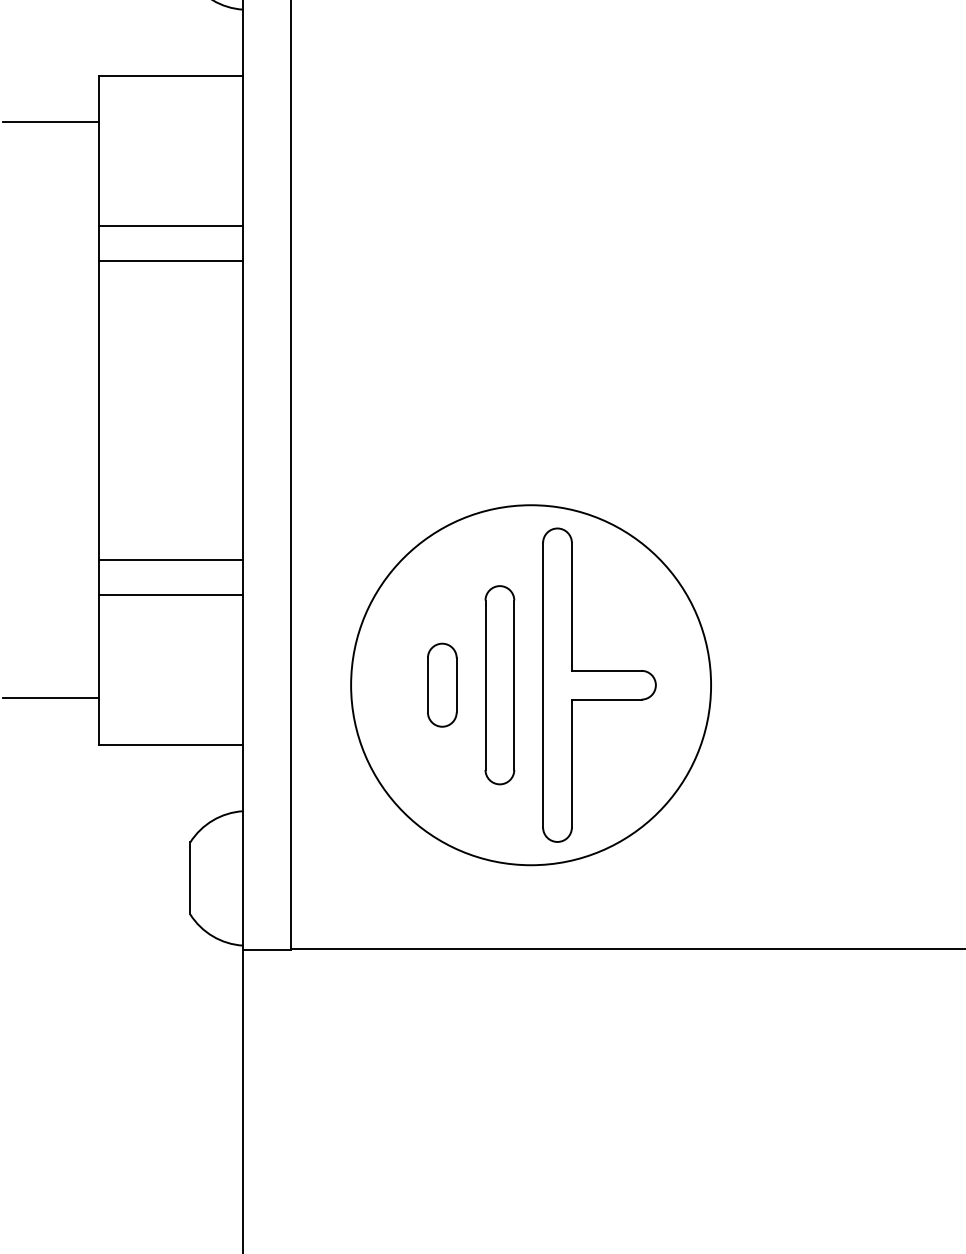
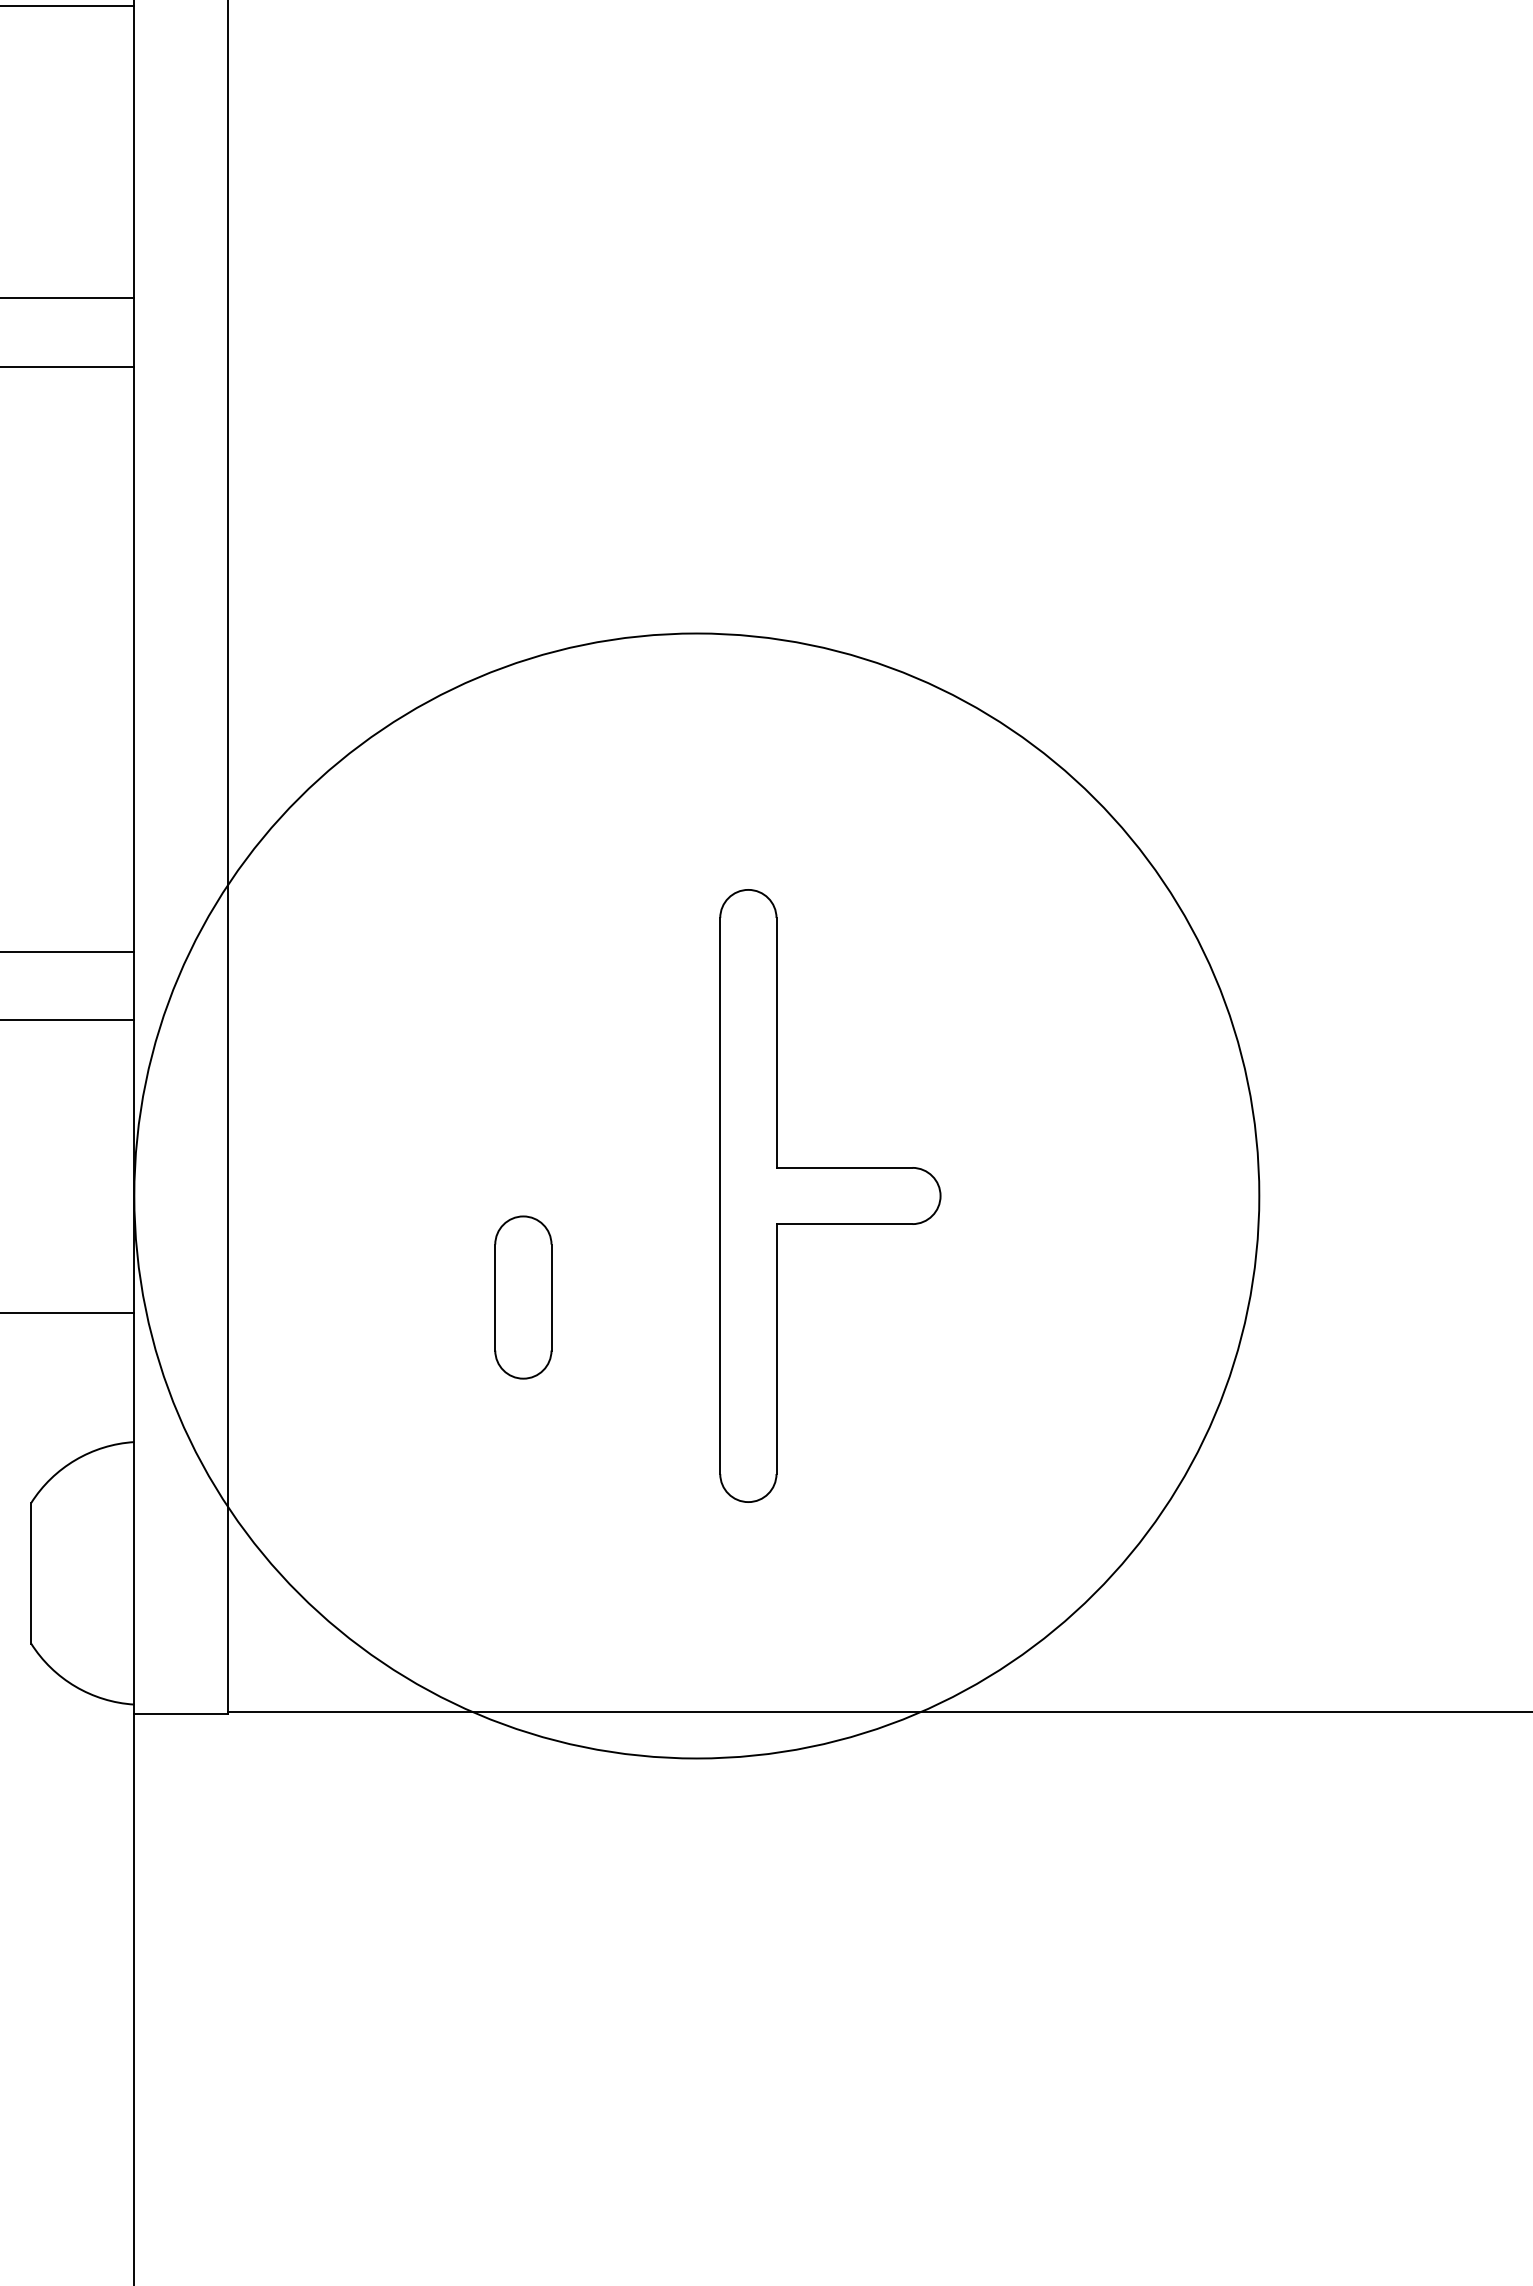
part: (442, 684) -> (523, 1296), moved
part: (499, 685) -> (635, 1196), removed
circle: (531, 685) -> (697, 1196), size x1.6

